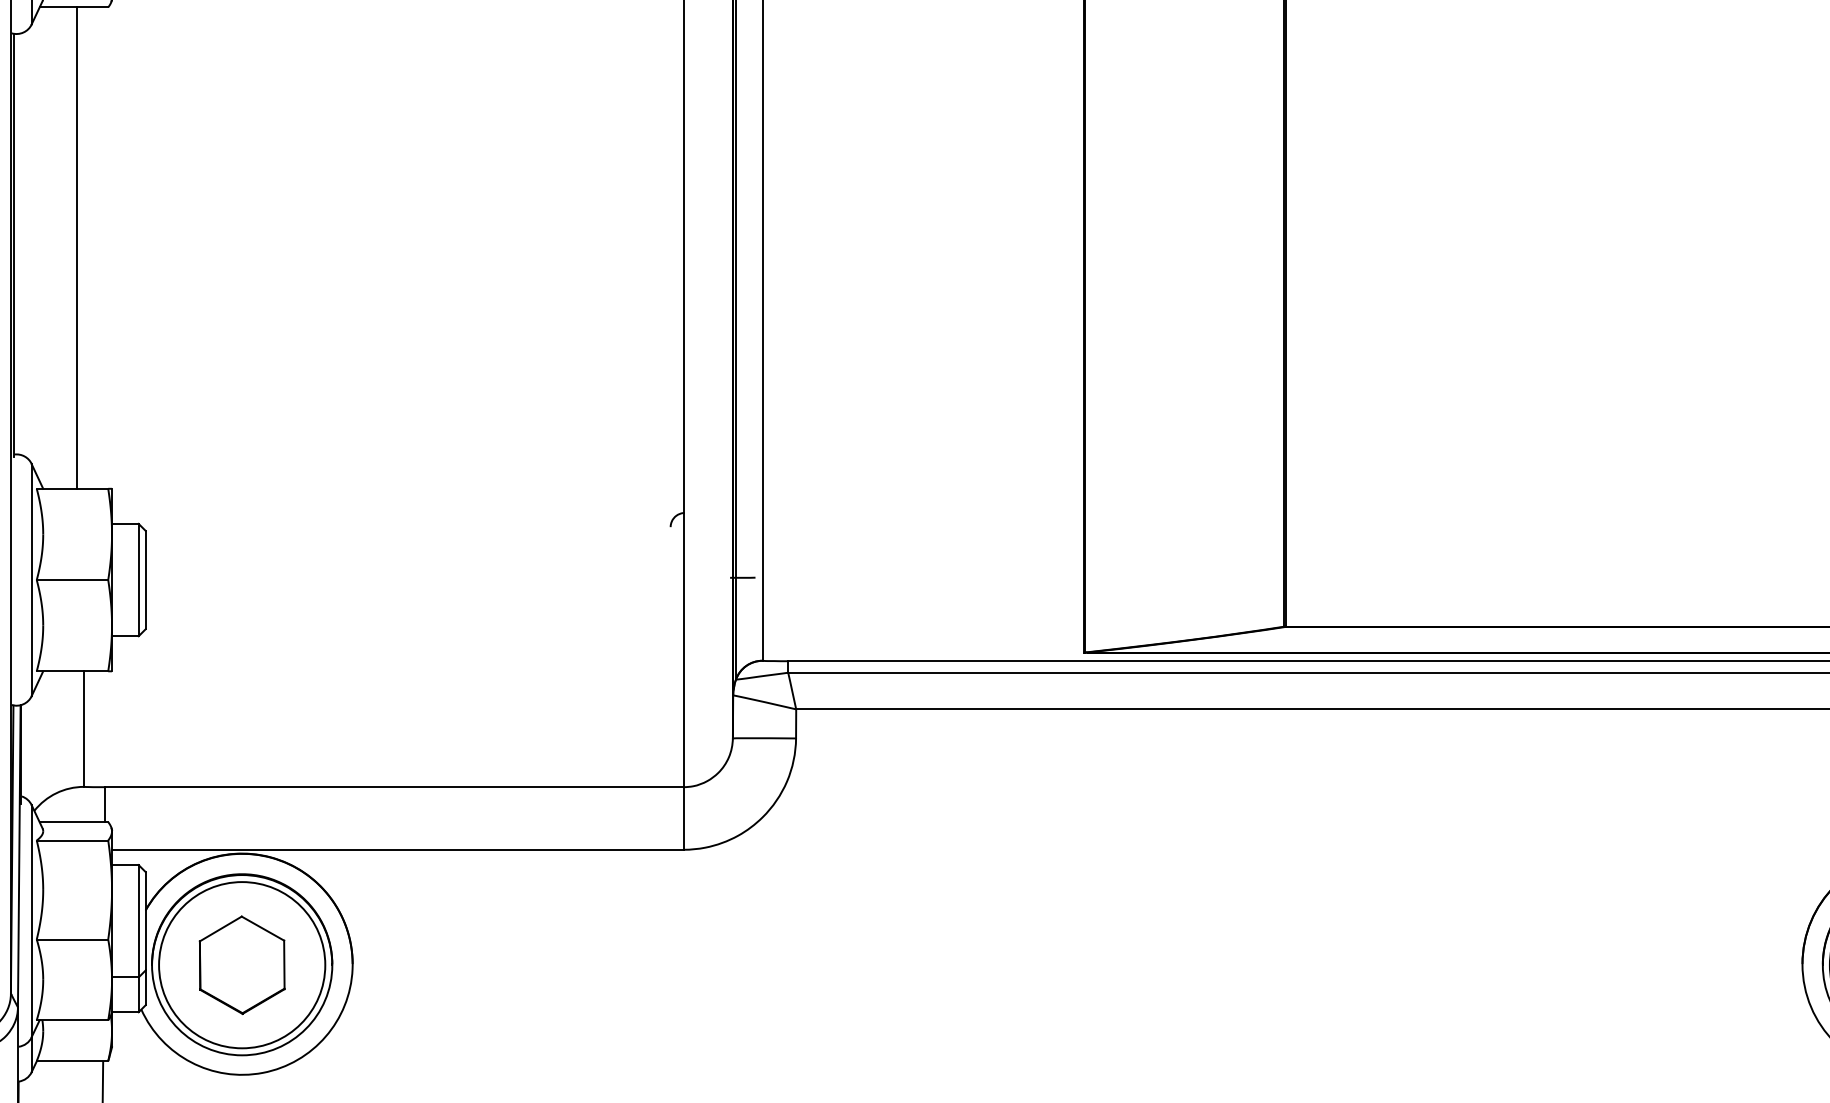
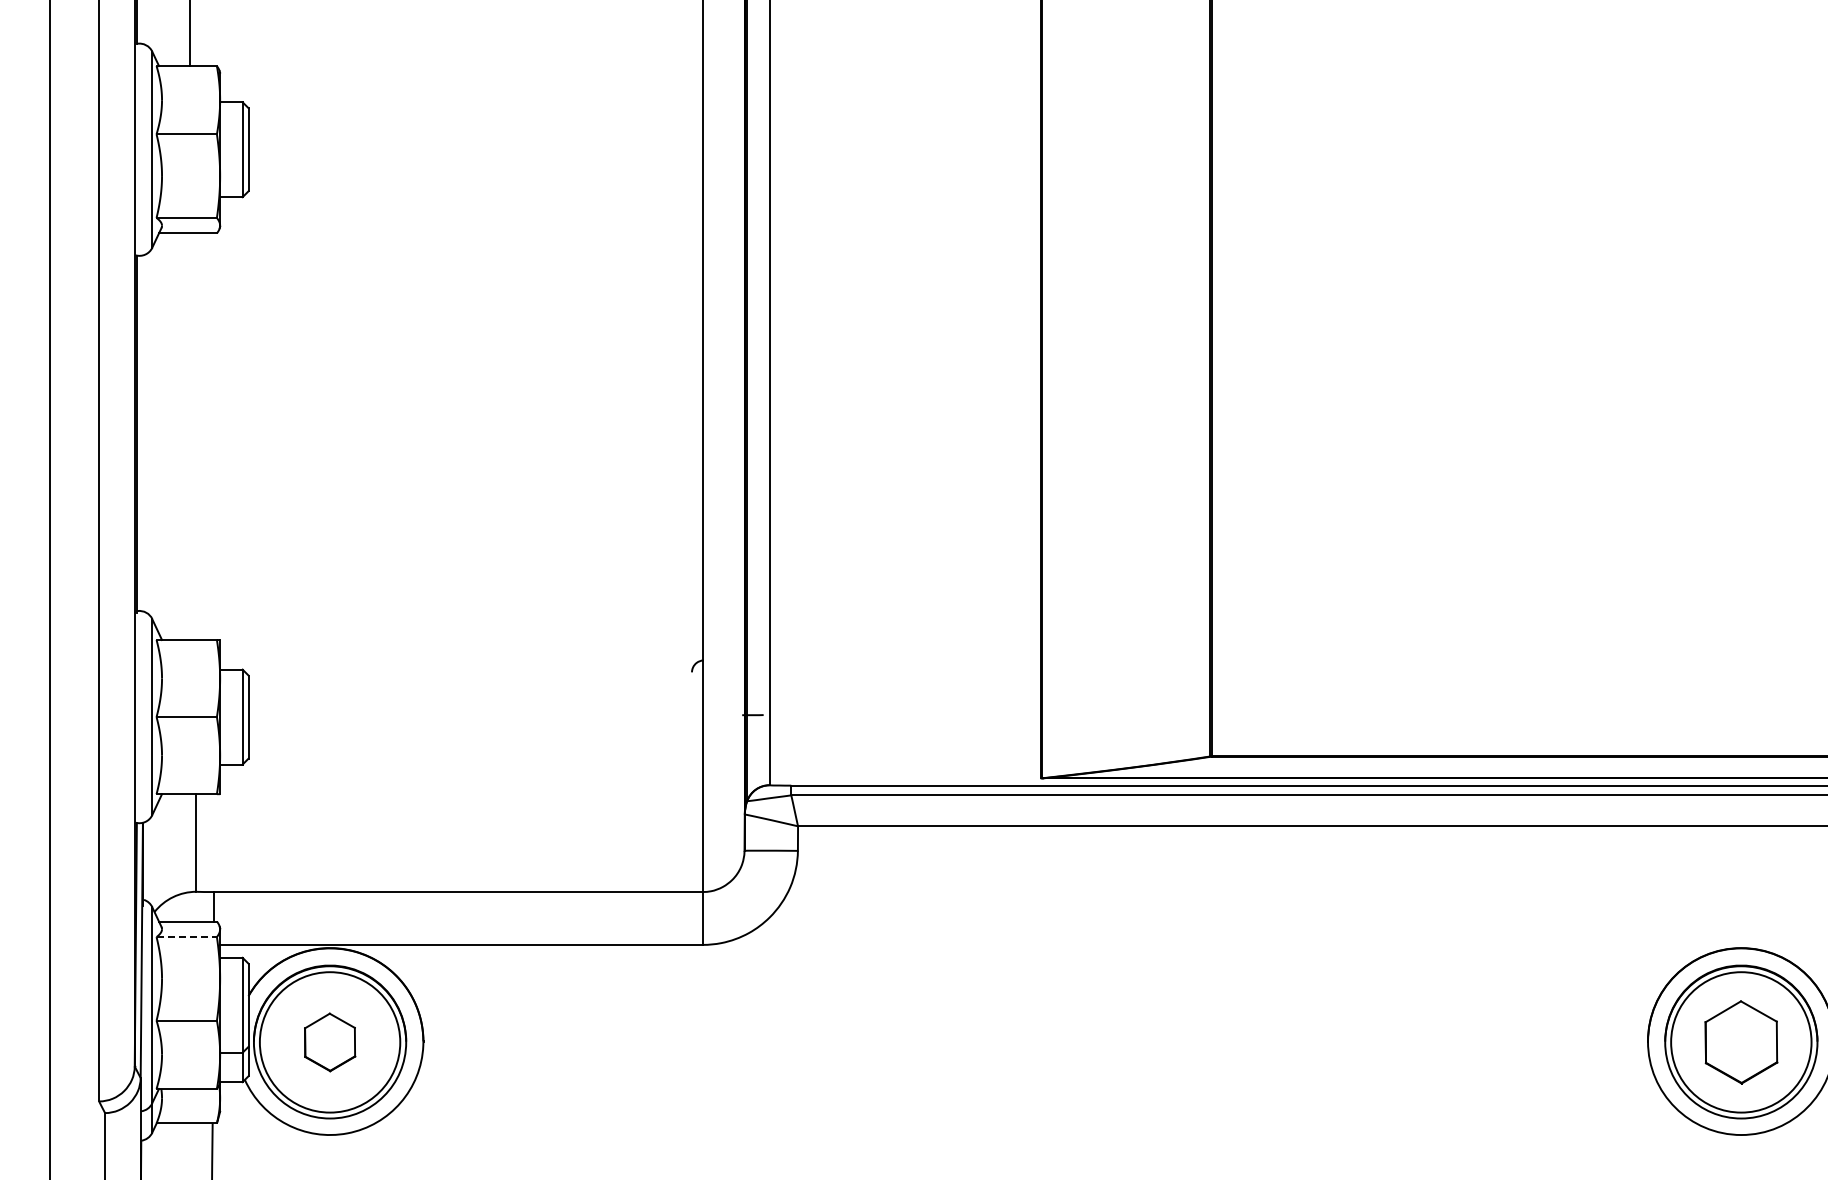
line: (76, 247) -> (190, 436), removed
line: (73, 841) -> (187, 937), solid -> dashed
part: (241, 965) -> (329, 1042), size x0.7

